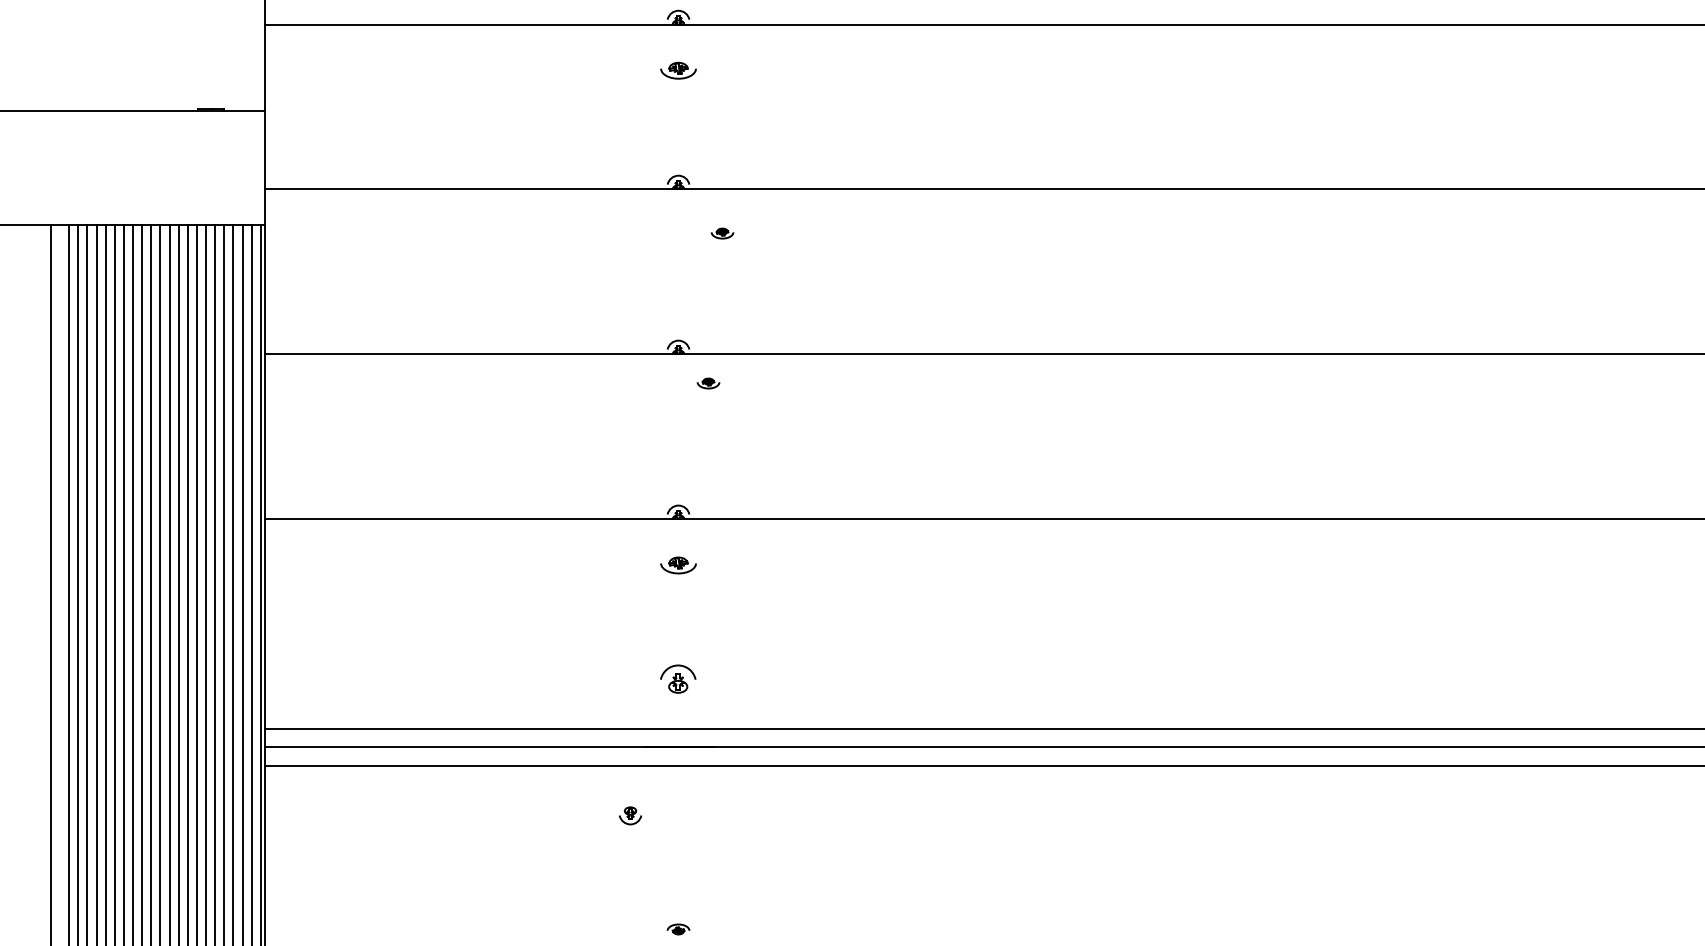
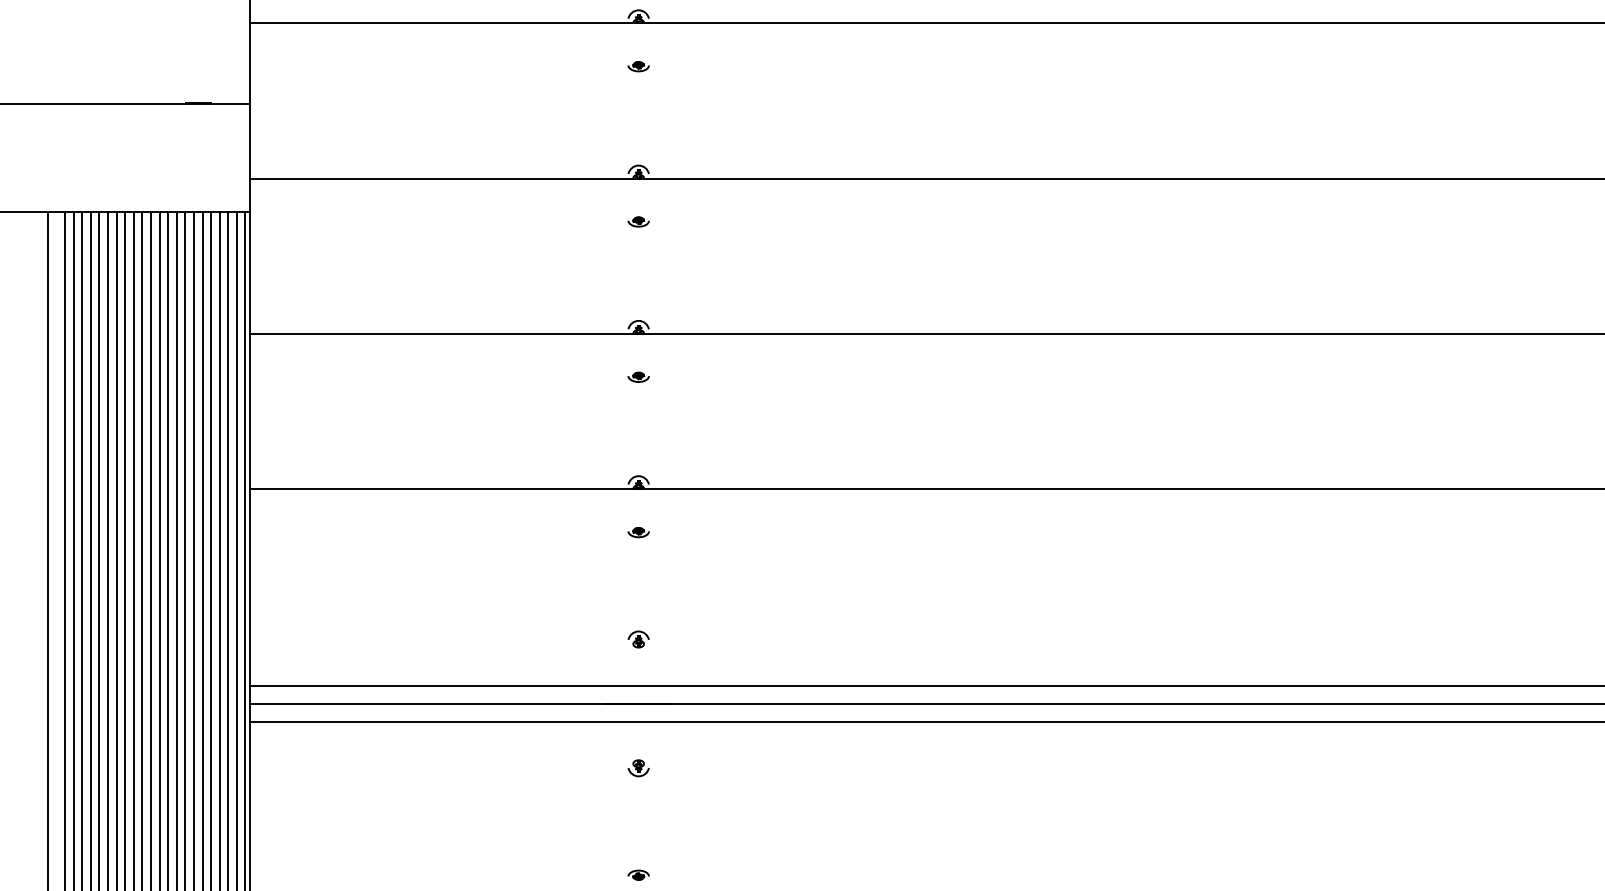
part: (678, 70) -> (638, 66), size x0.62
part: (722, 233) -> (638, 221), moved
part: (708, 383) -> (638, 377), moved
part: (678, 565) -> (638, 532), size x0.62
part: (678, 678) -> (638, 638), size x0.62
part: (630, 815) -> (638, 767), moved

